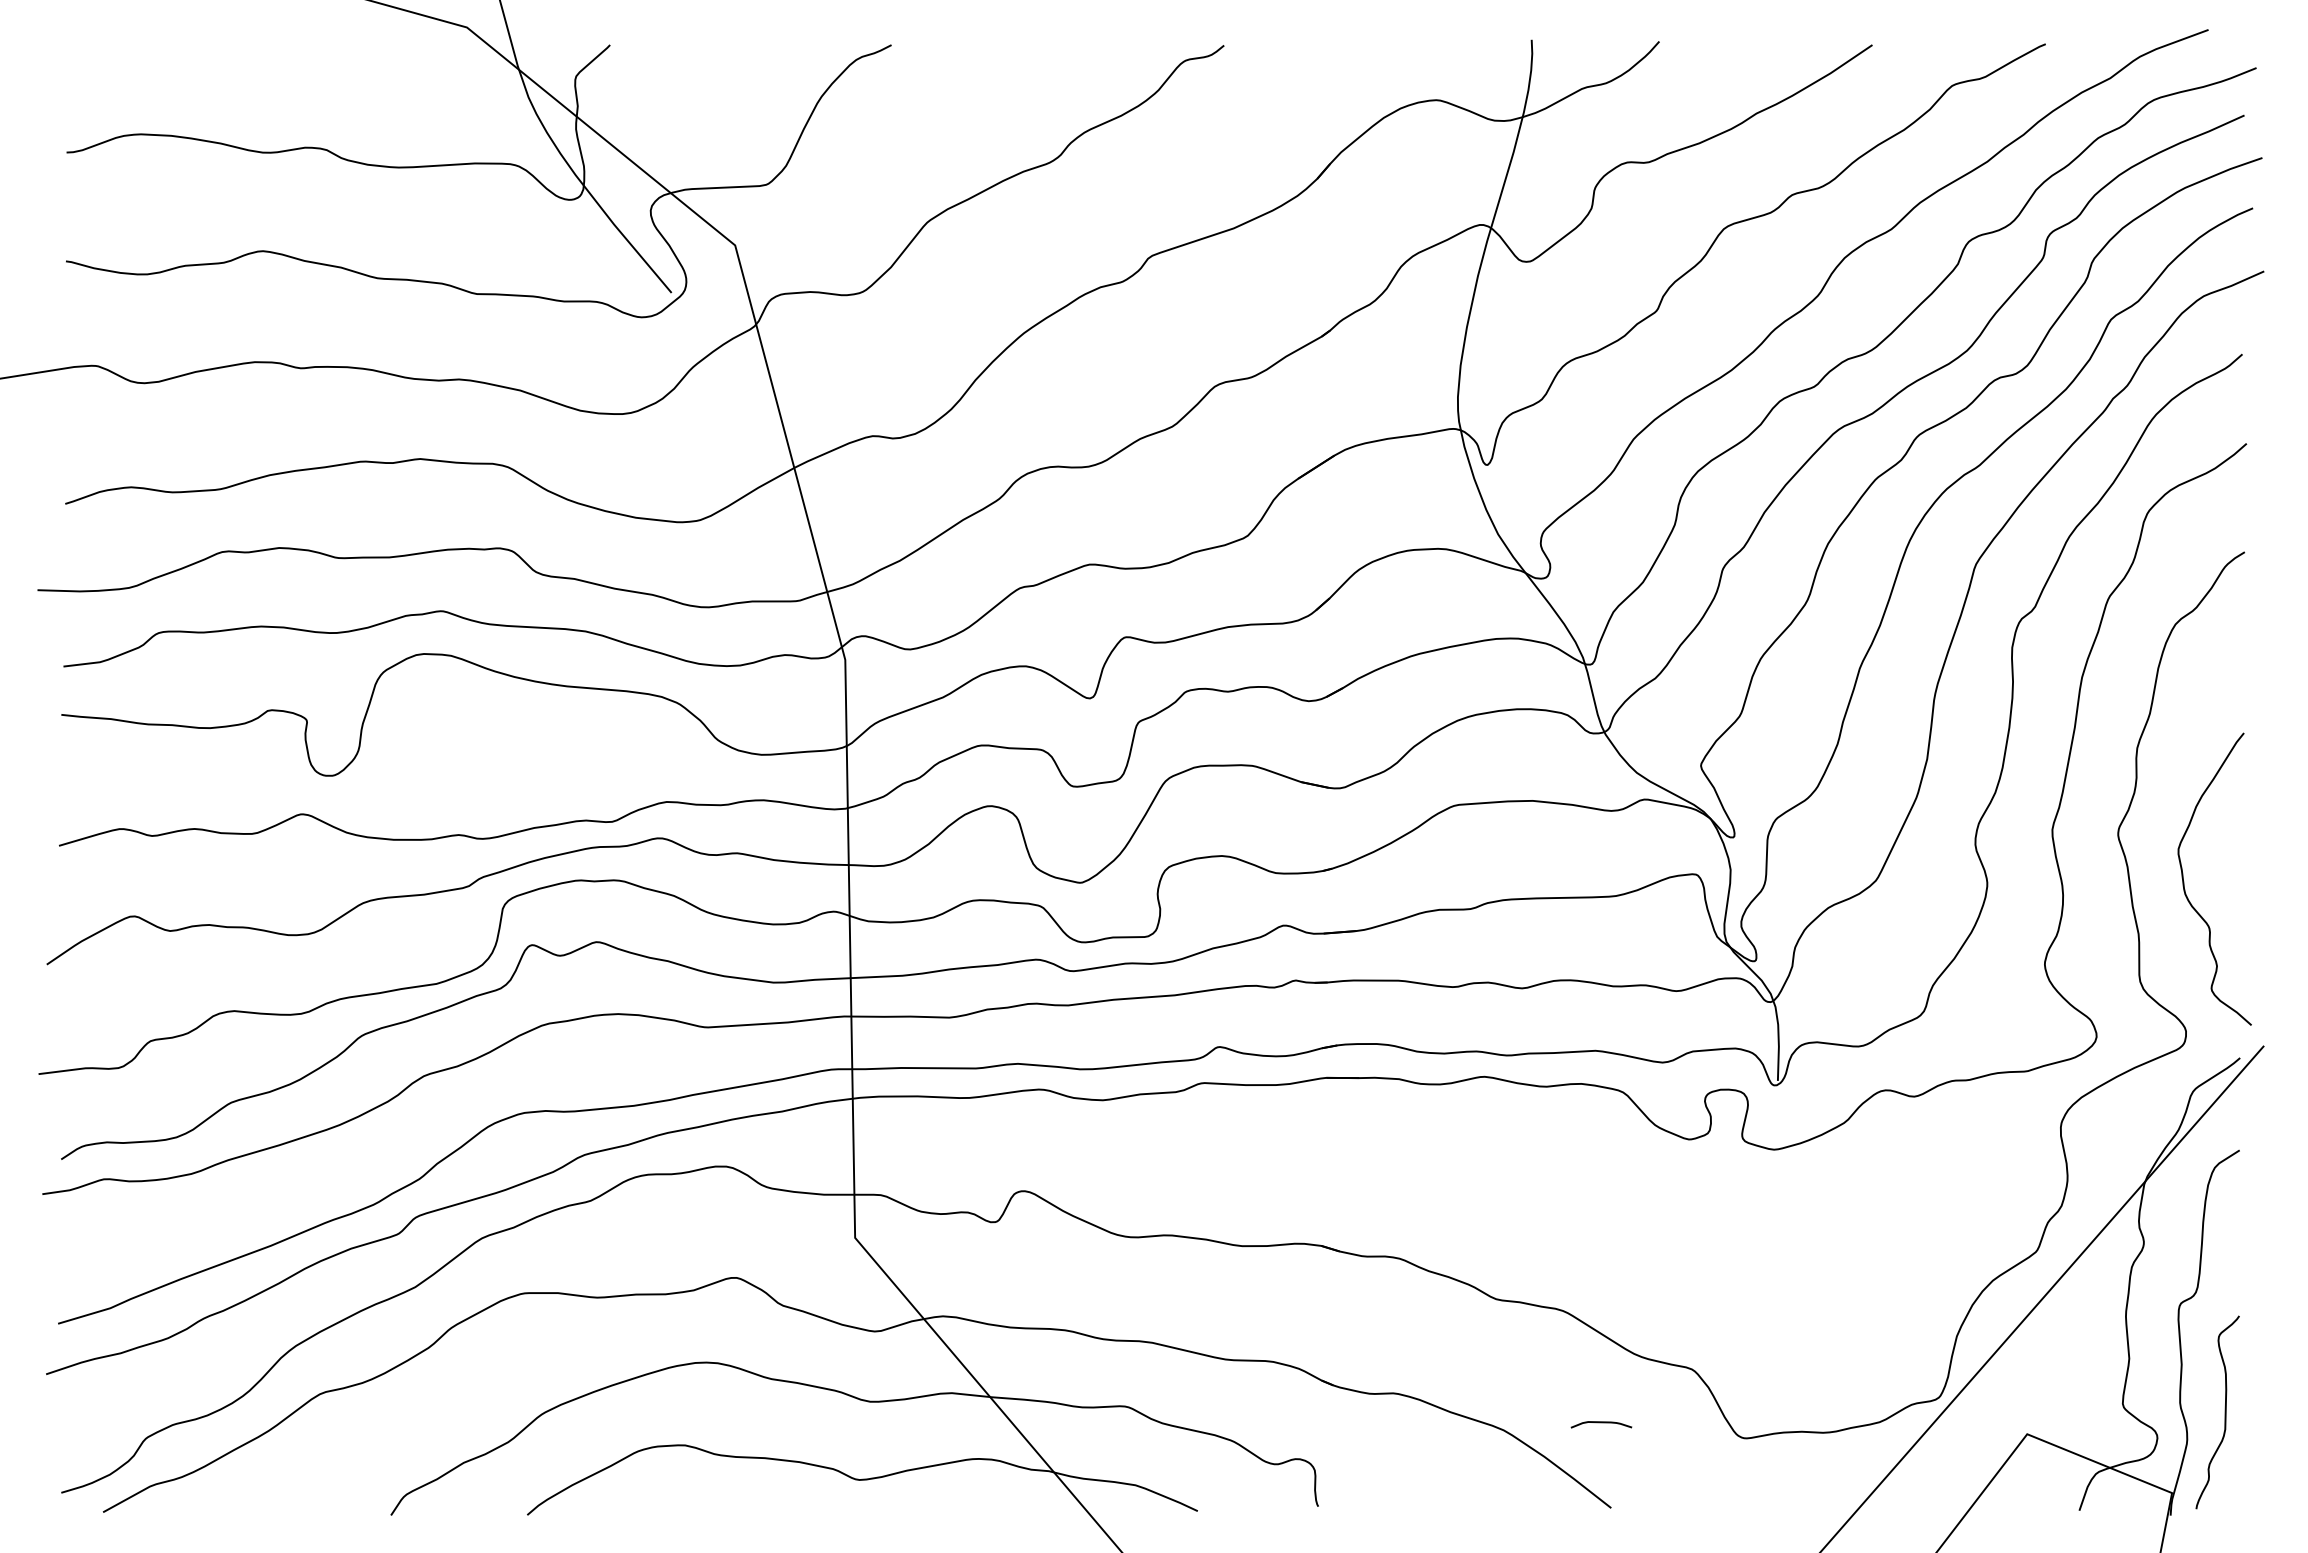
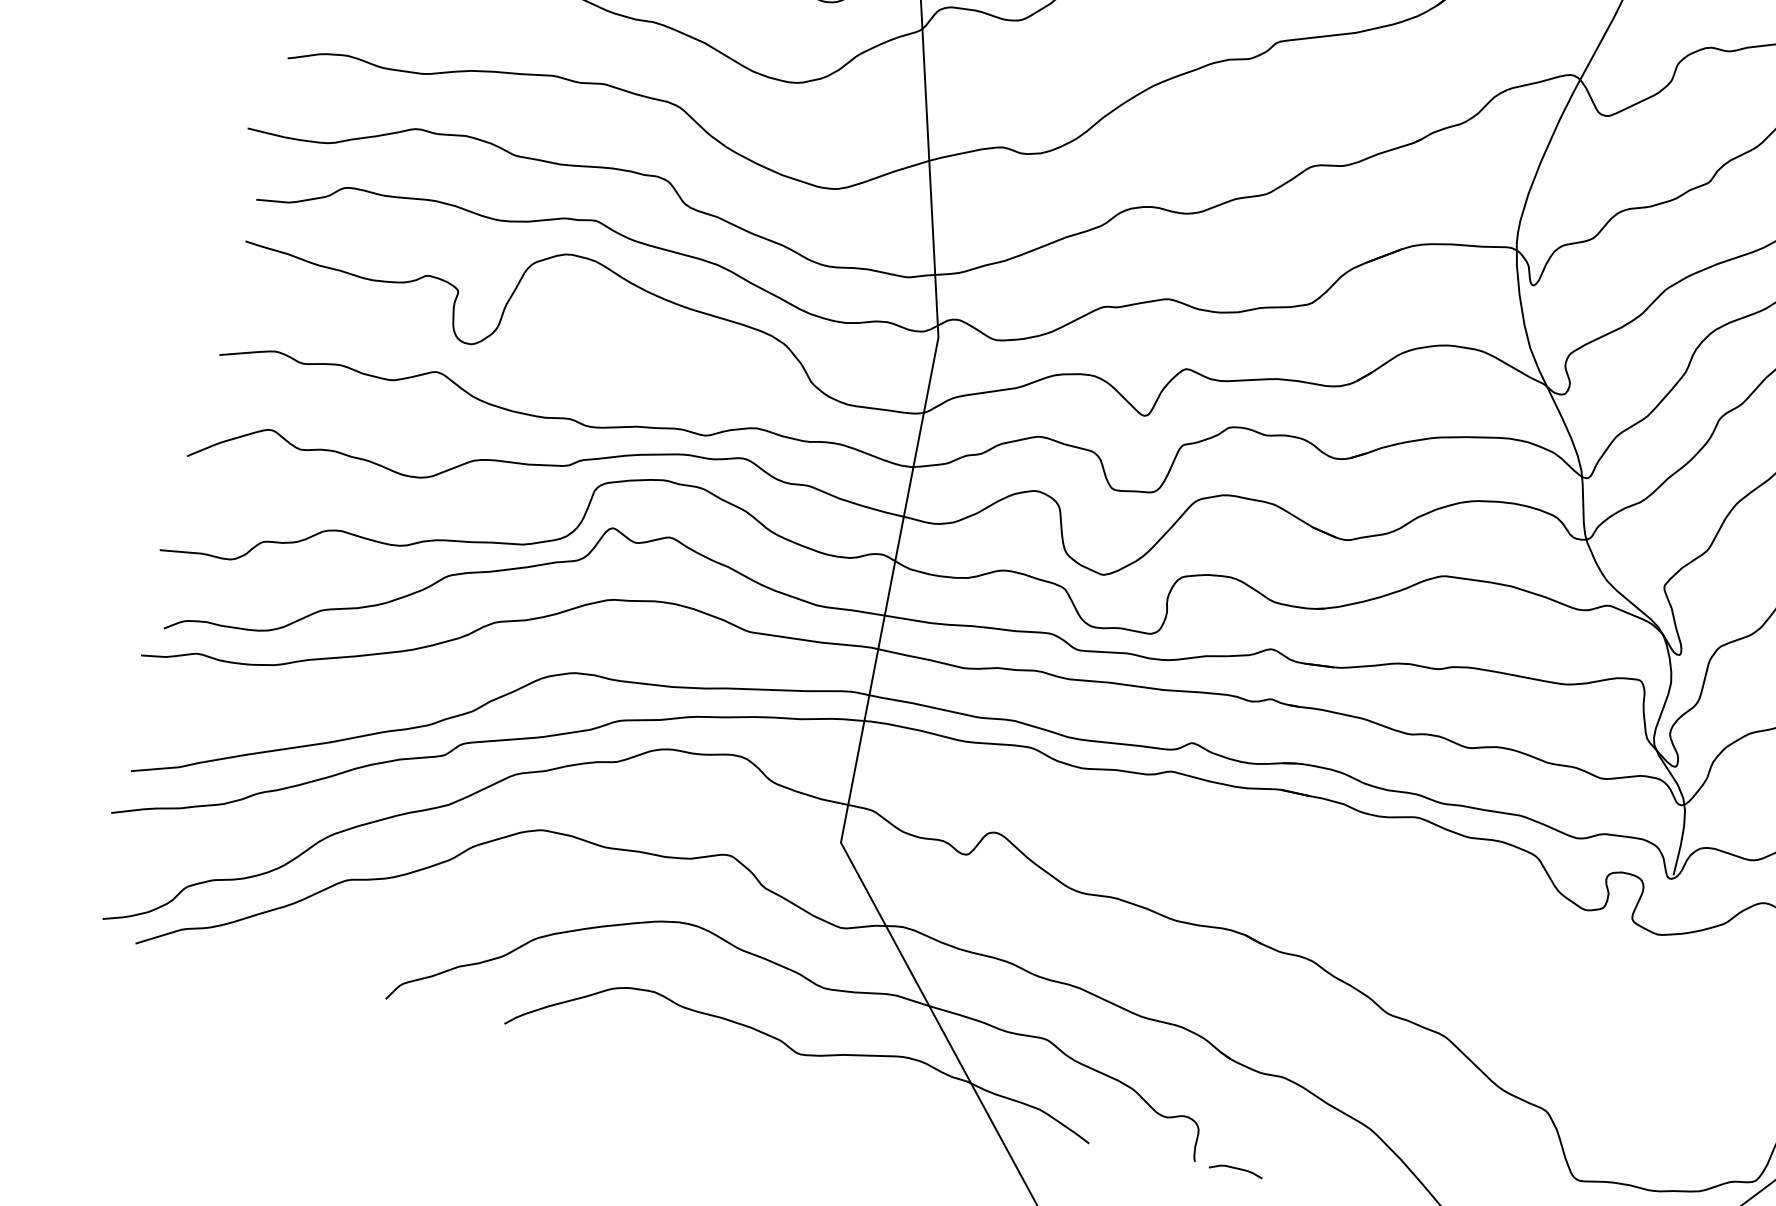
curve: (1601, 1423) -> (1236, 1169), moved

